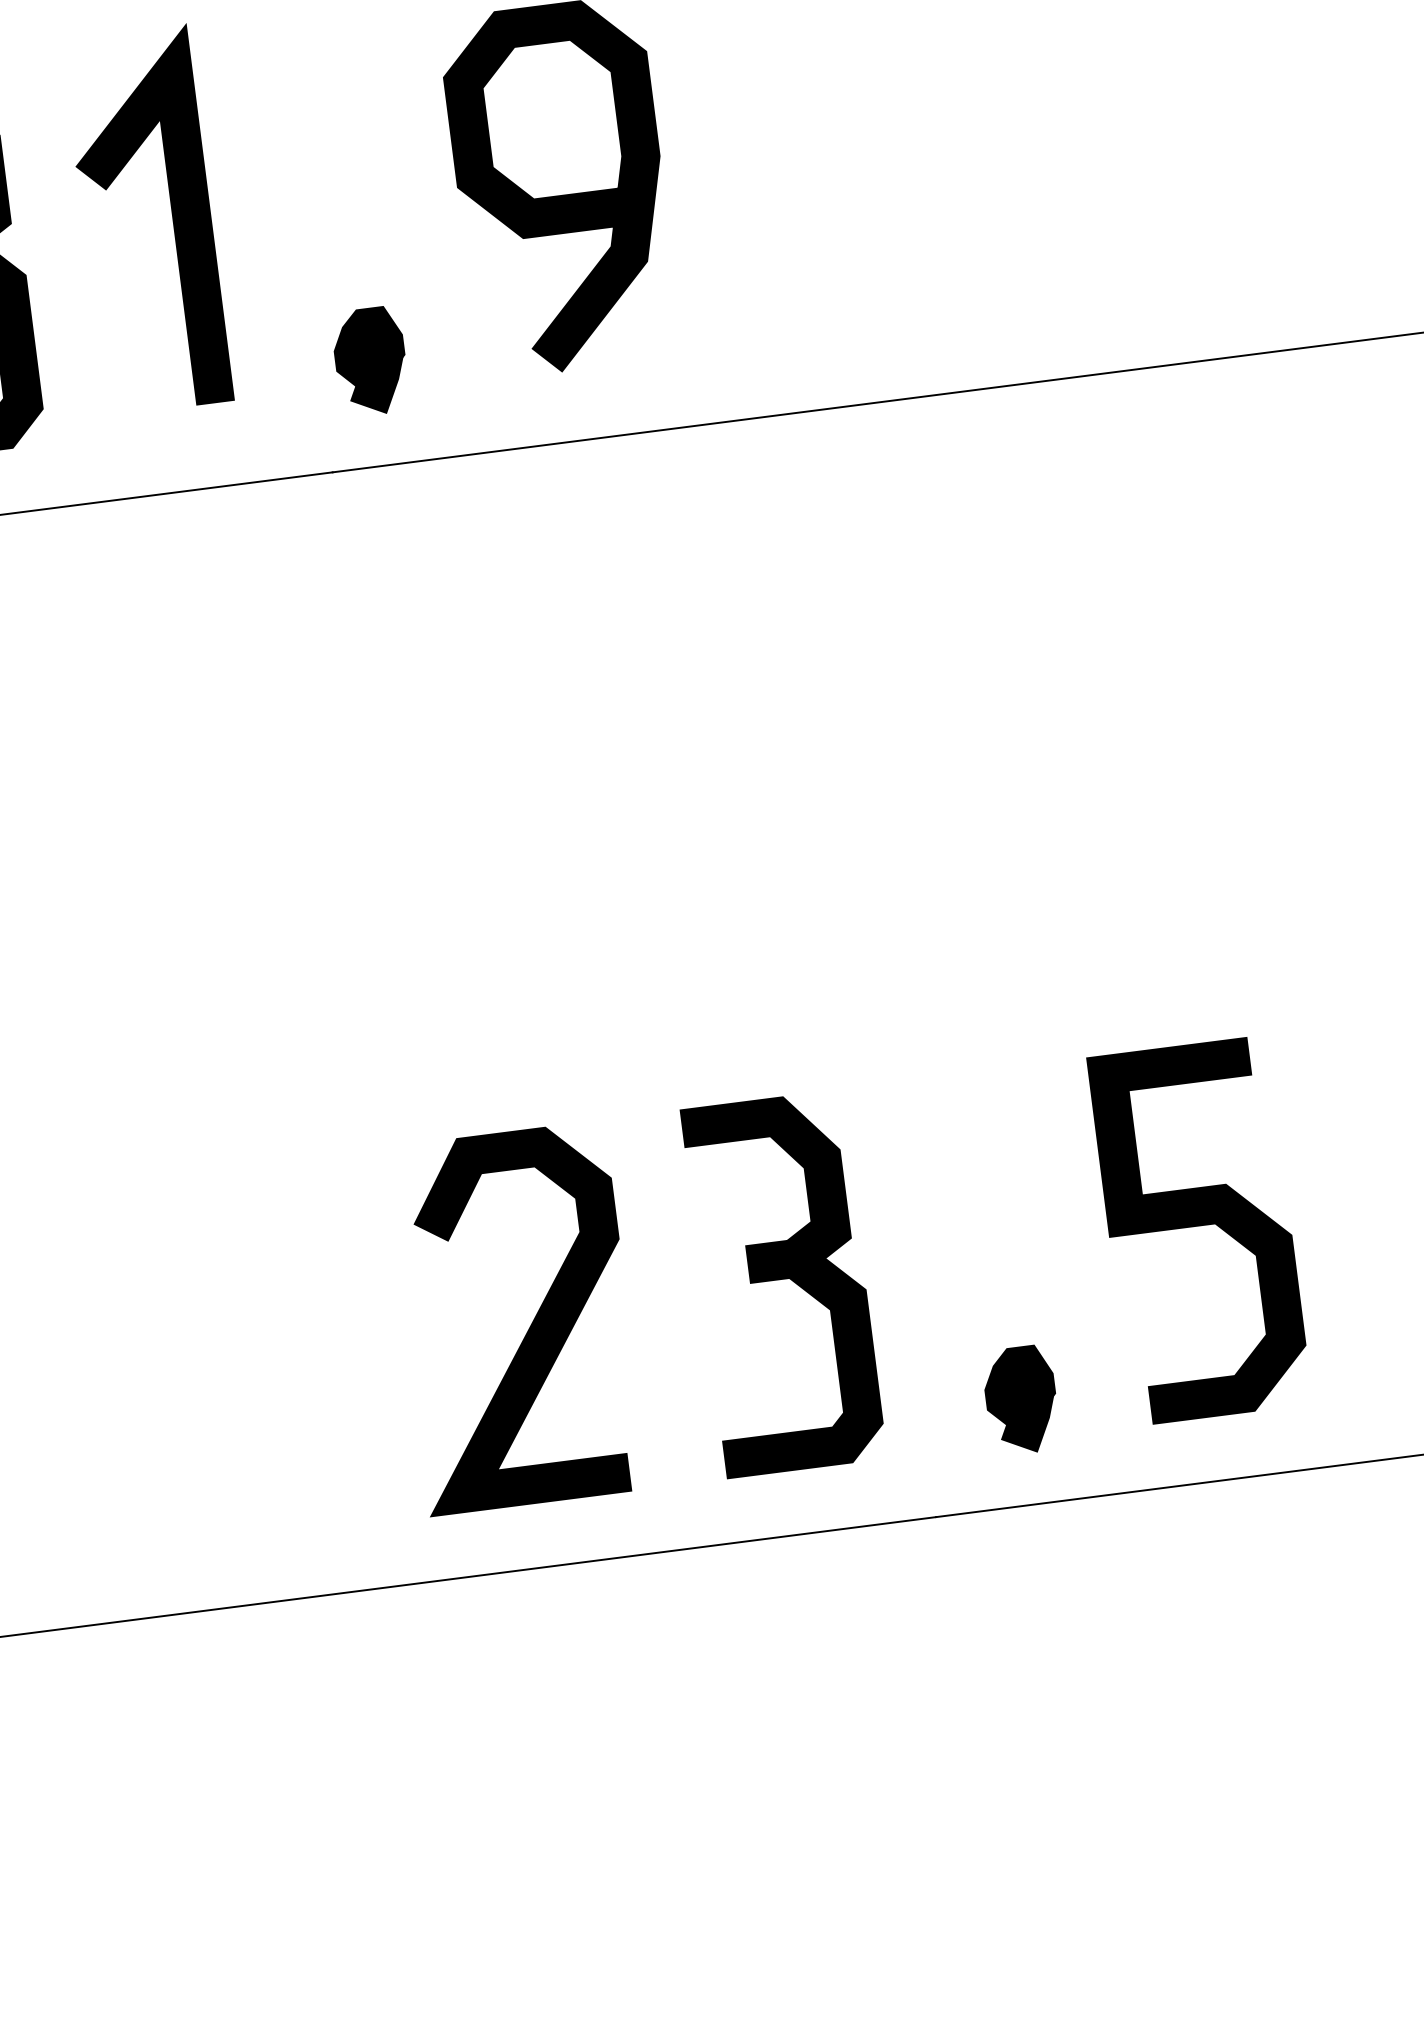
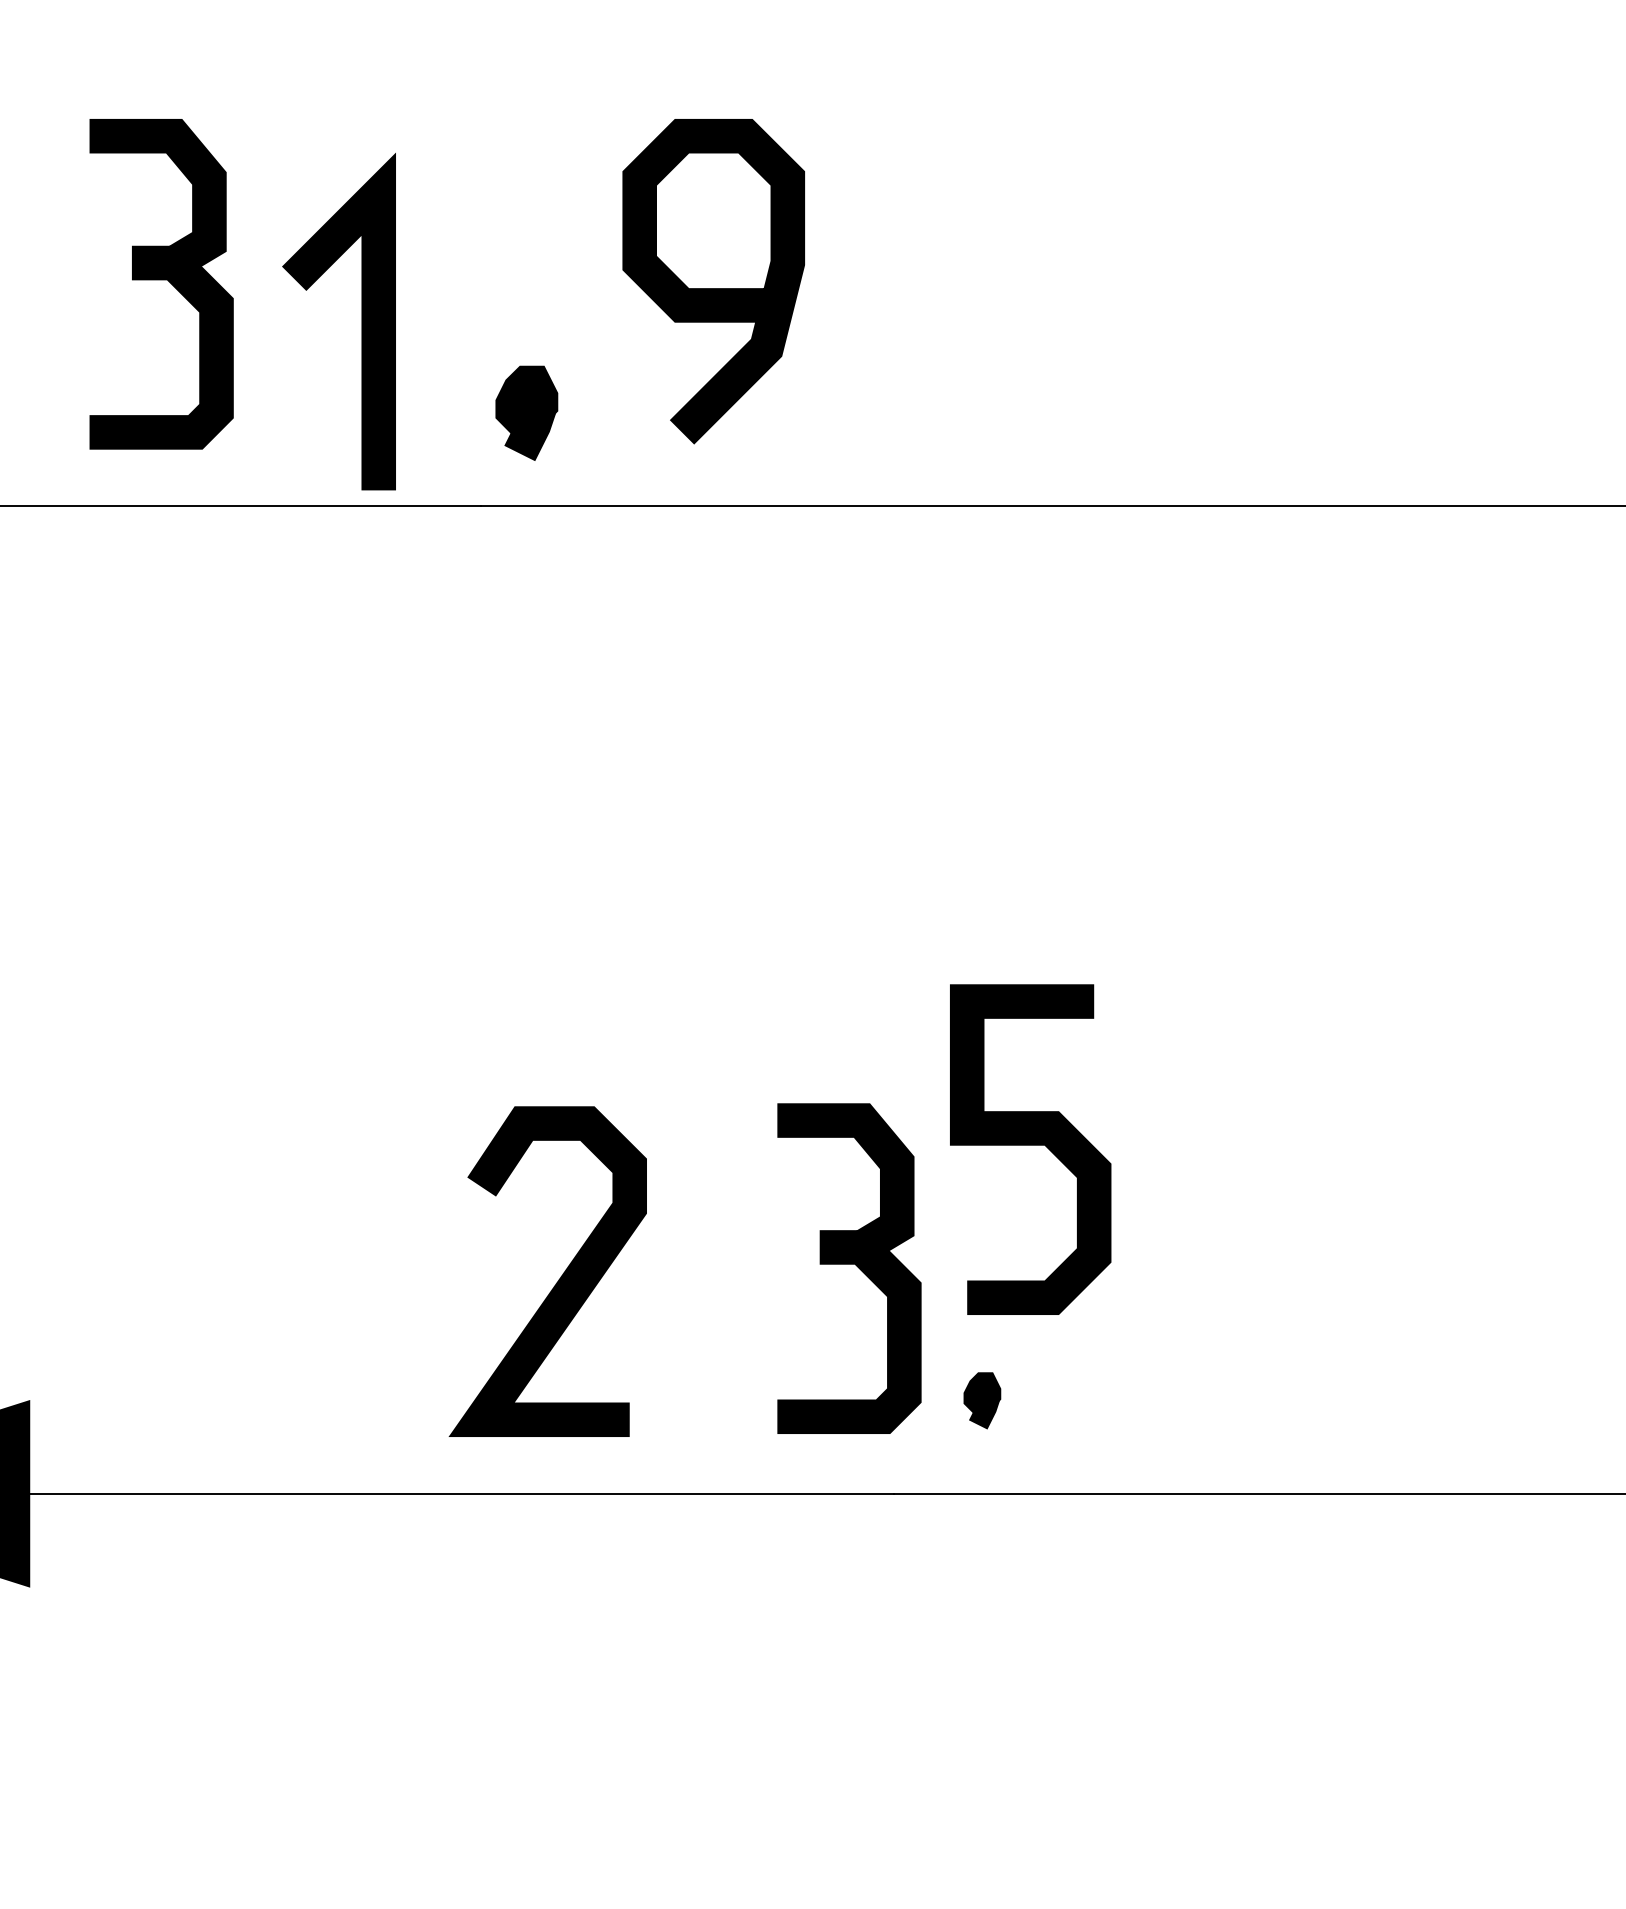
line: (172, 216) -> (361, 321), moved
curve: (1199, 1226) -> (1030, 1145), moved
part: (783, 1283) -> (849, 1268), moved
part: (1021, 1400) -> (982, 1400), size x0.6

